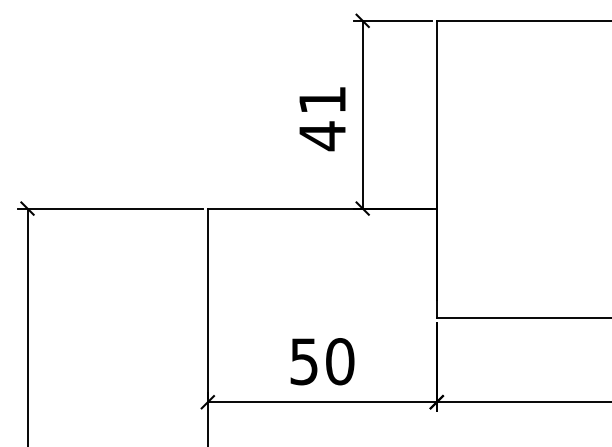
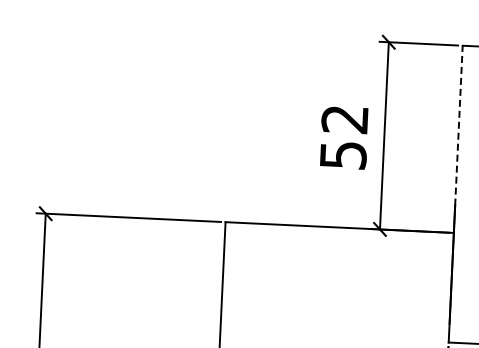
line: (436, 100) -> (458, 125), solid -> dashed
text: (322, 119) -> (344, 138), 41 -> 52

